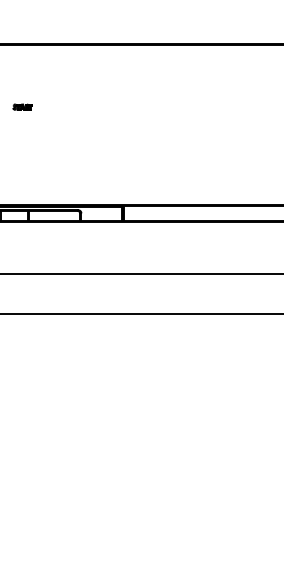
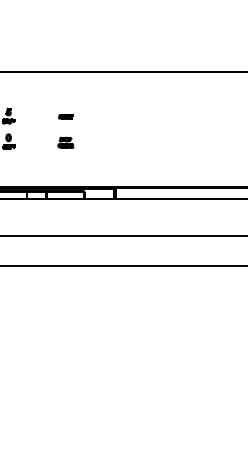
part: (22, 106) -> (65, 116), moved
part: (54, 142) -> (65, 142), added

